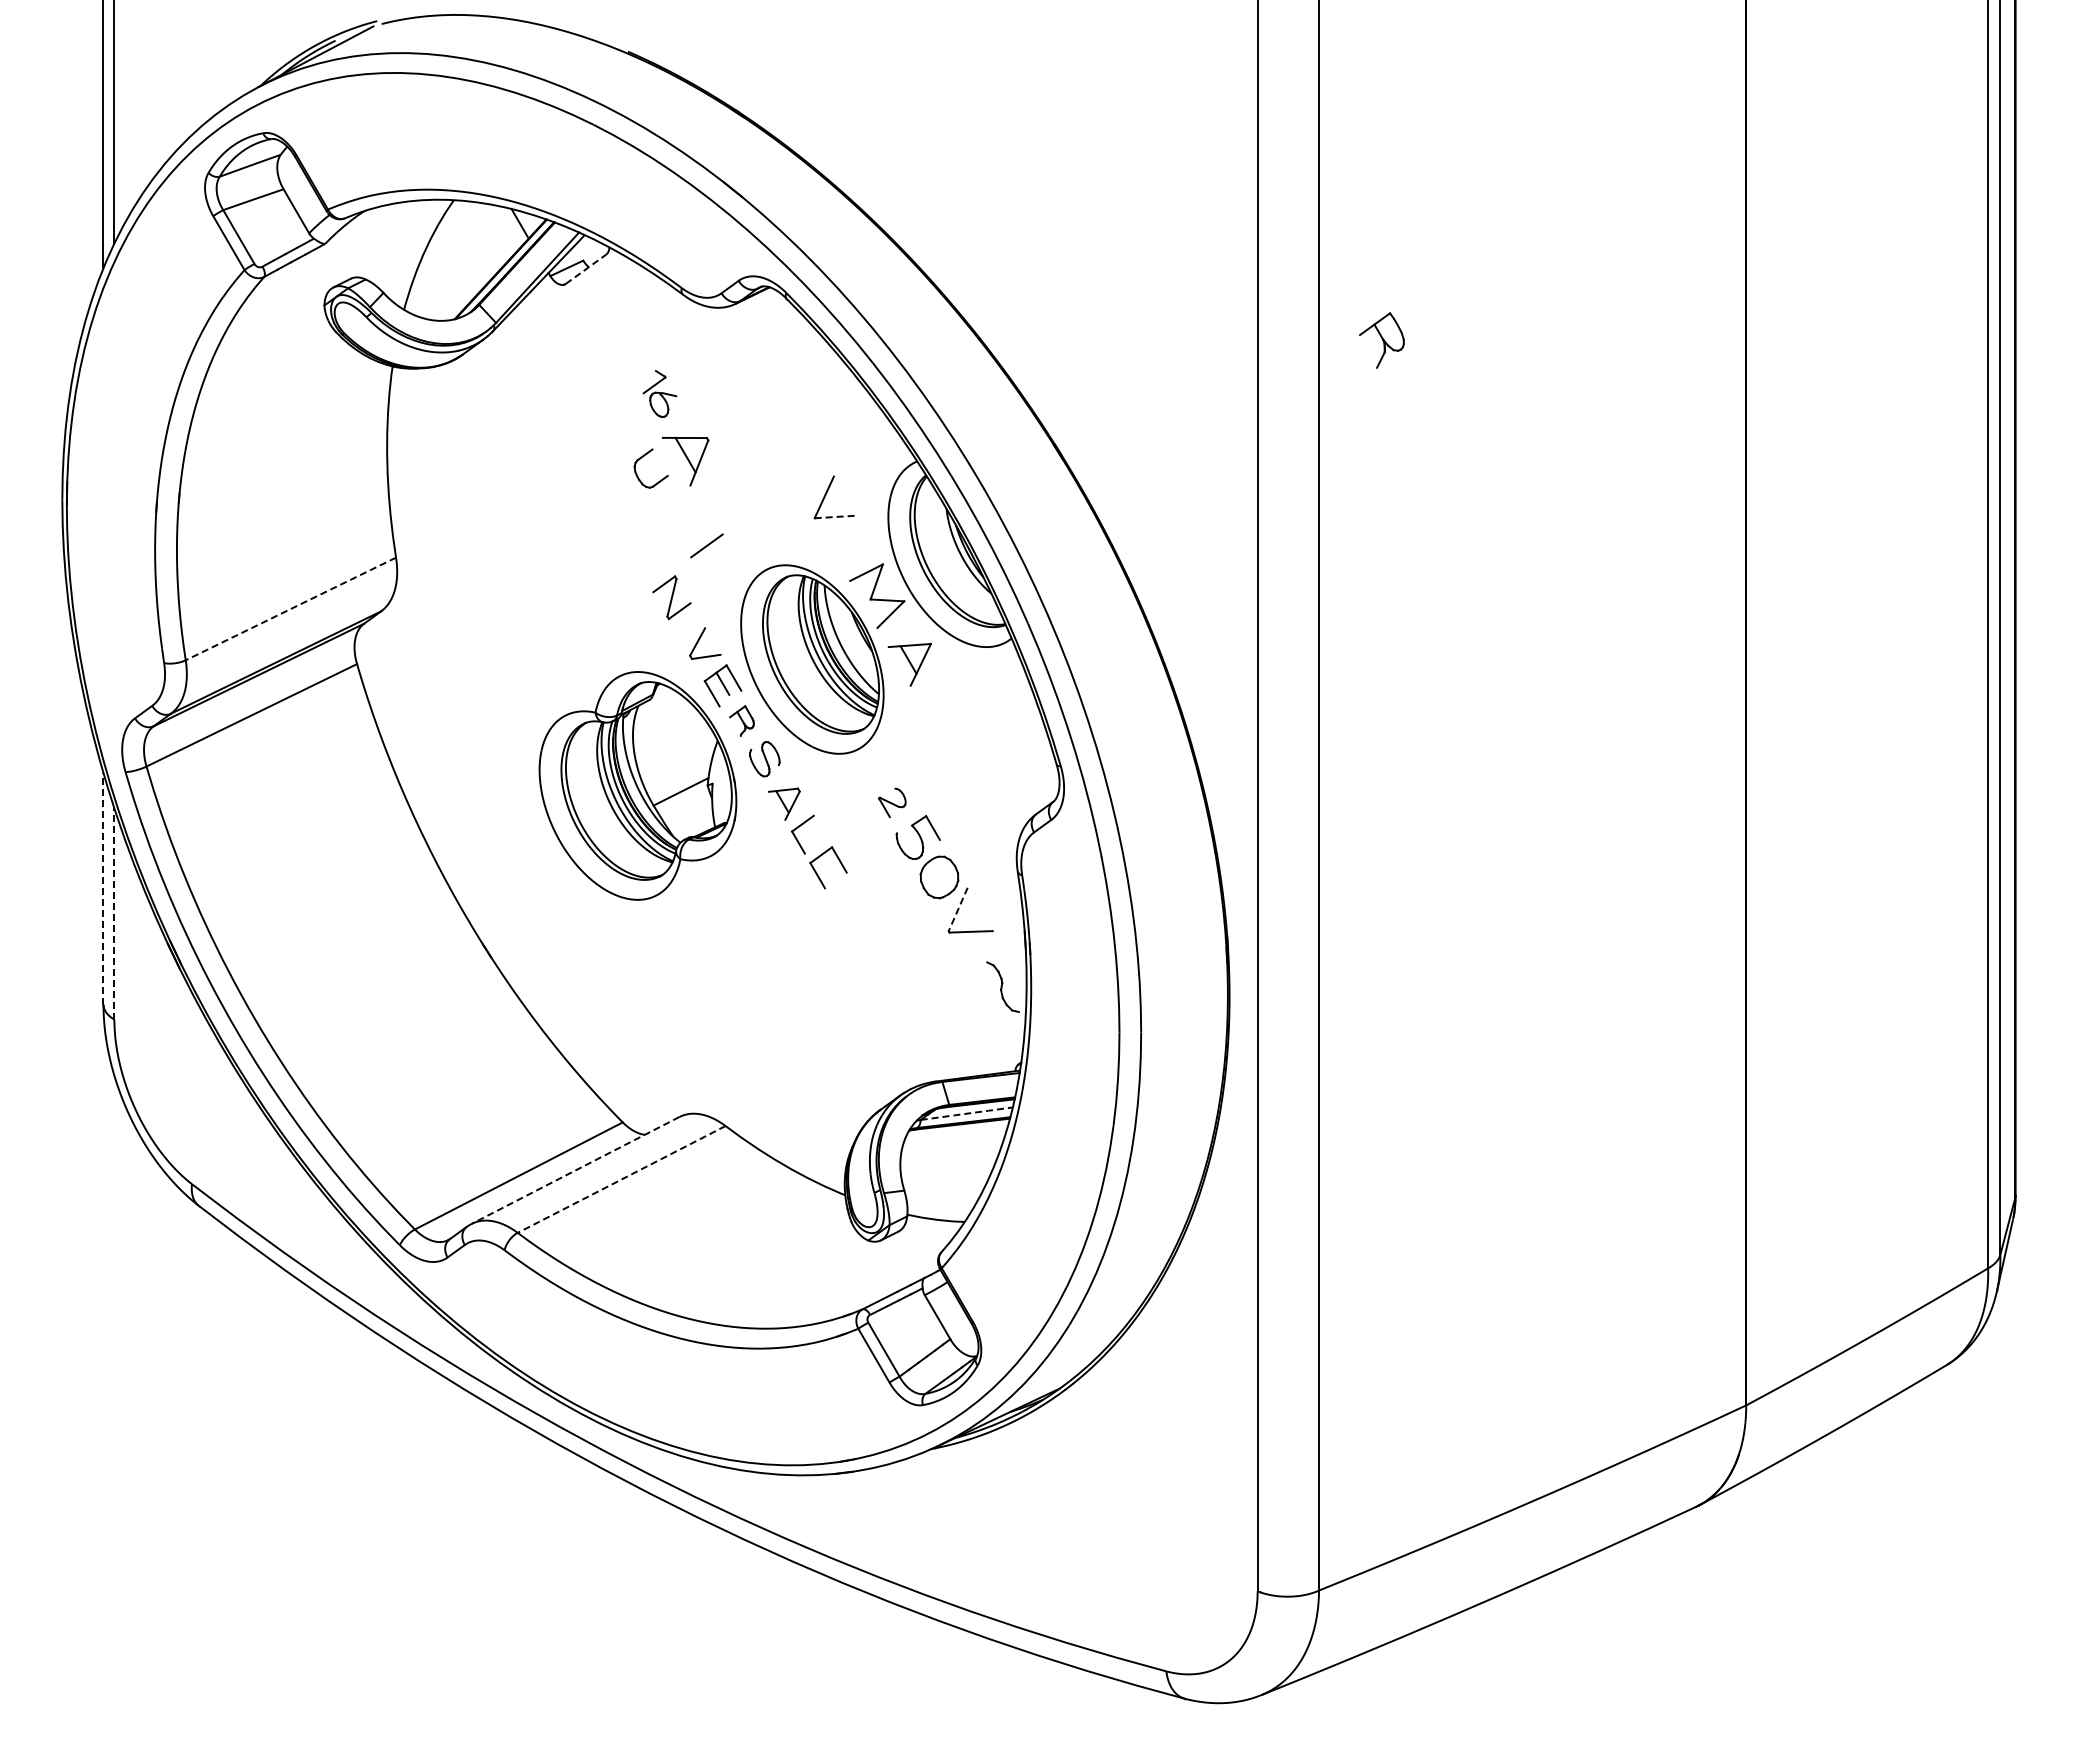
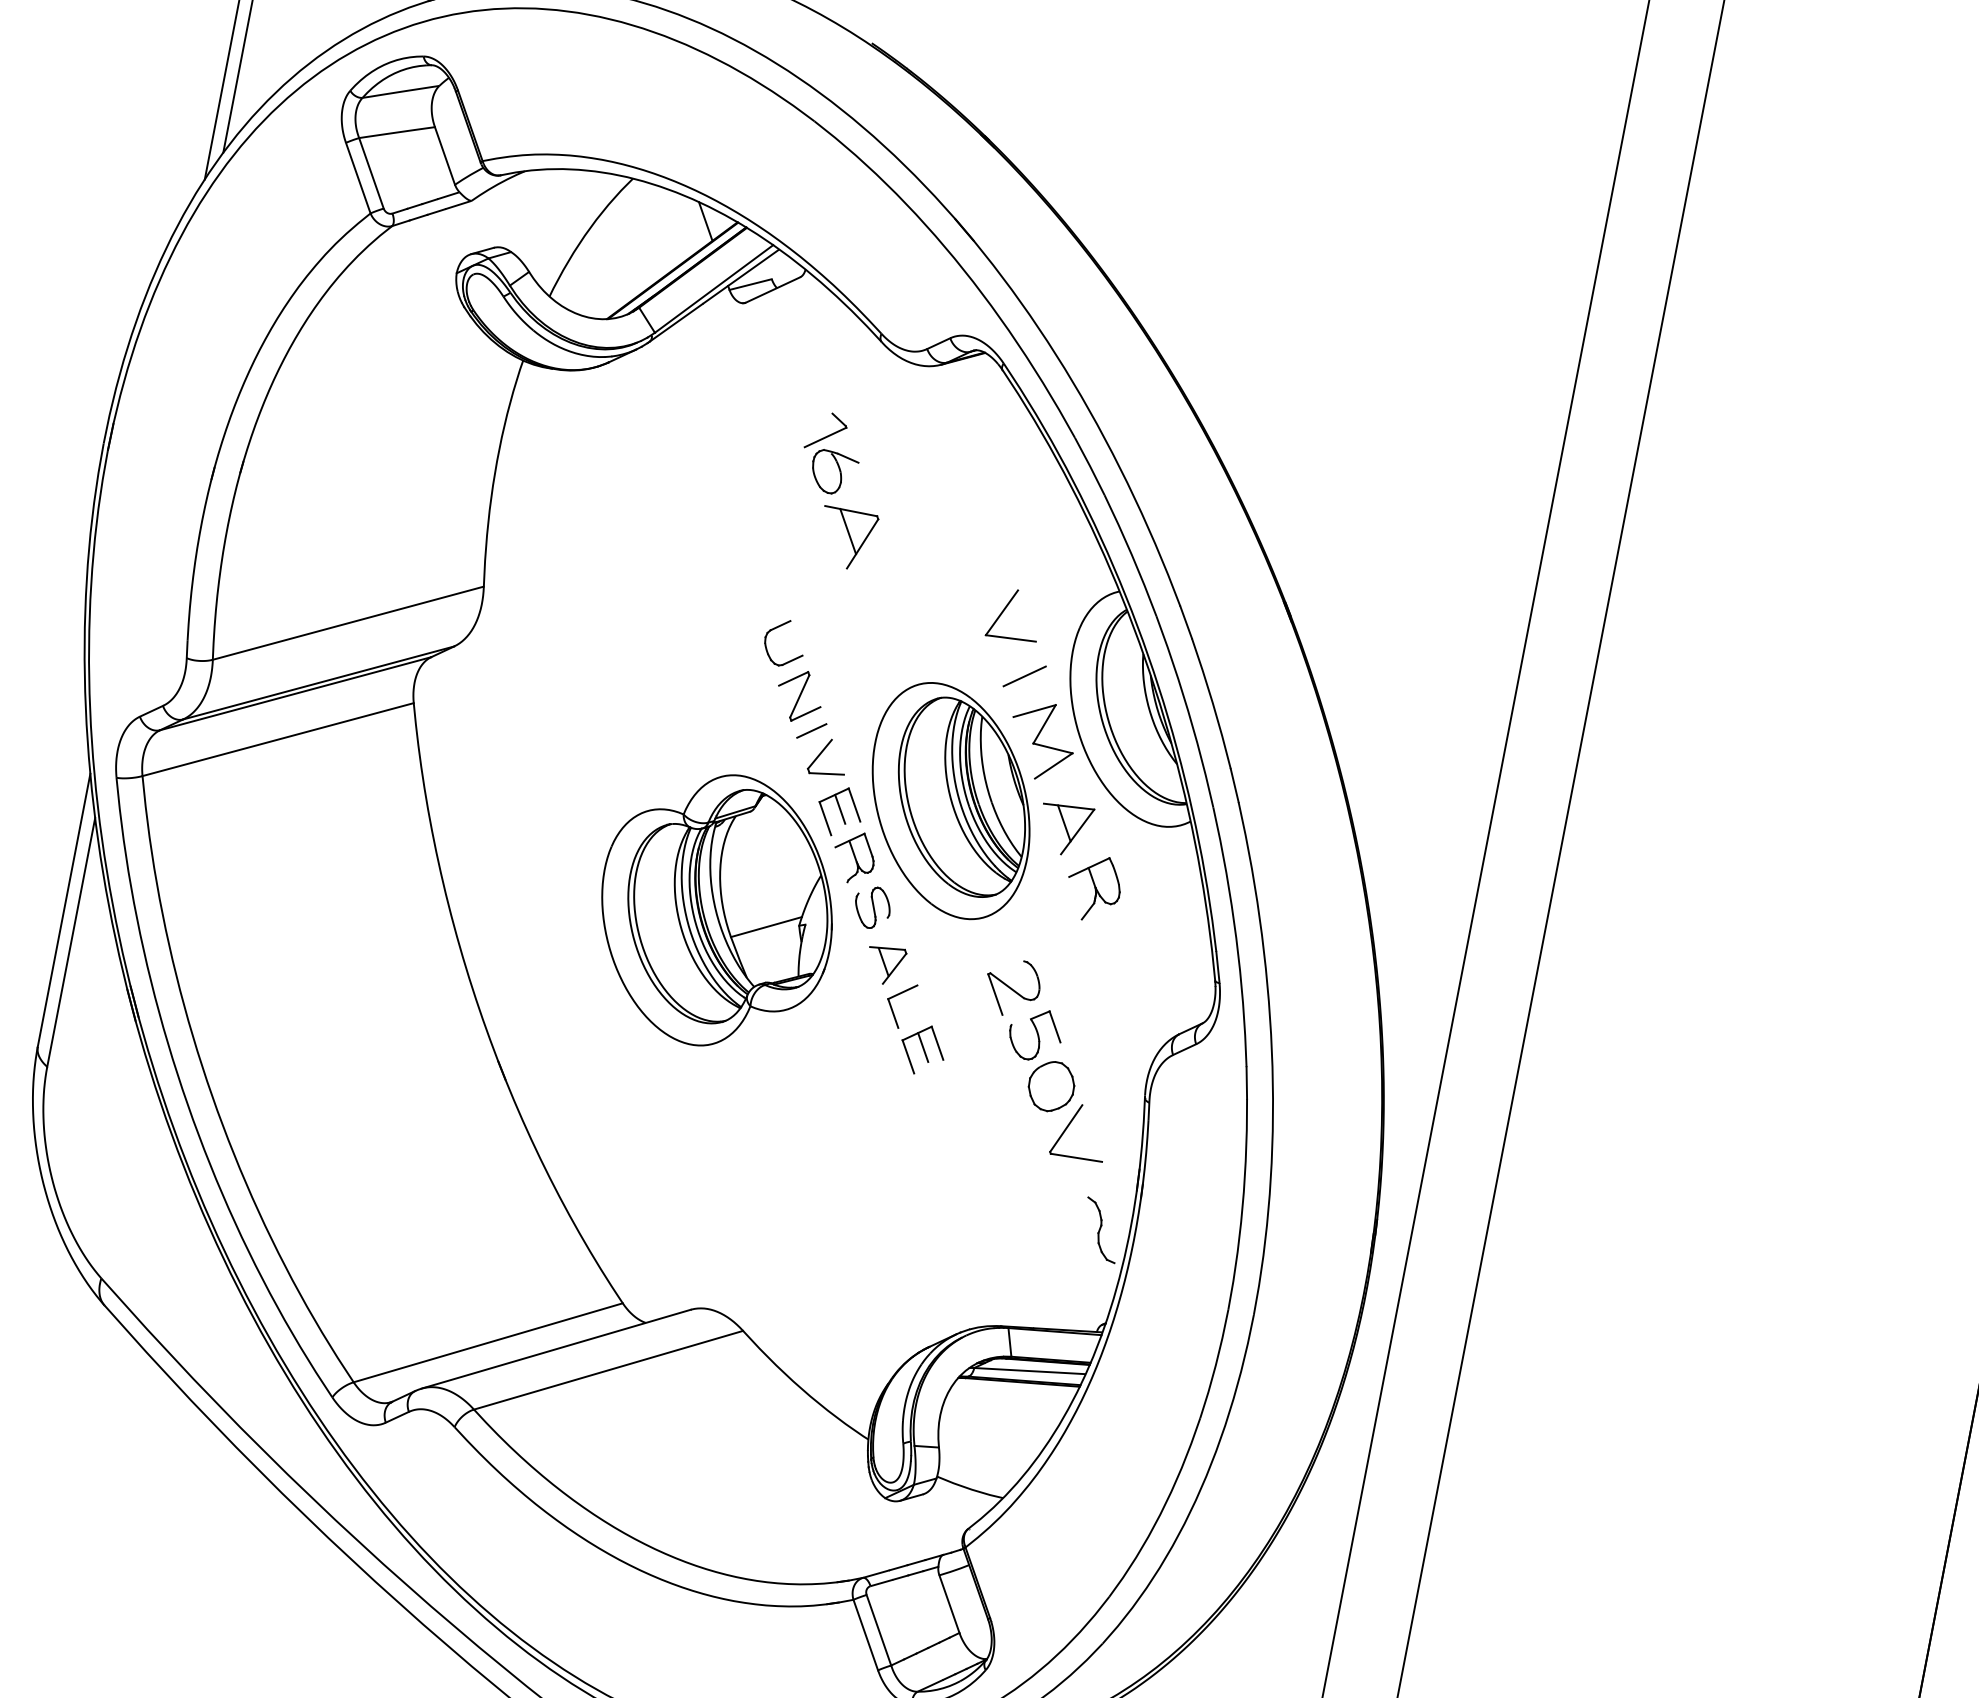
line: (586, 269) -> (773, 290), dashed -> solid
part: (1381, 340) -> (1093, 888), moved
part: (659, 393) -> (831, 452), size x1.43
part: (643, 457) -> (778, 628), moved
line: (836, 516) -> (1012, 638), dashed -> solid
line: (706, 545) -> (1024, 675), moved
line: (290, 609) -> (347, 623), dashed -> solid
line: (687, 623) -> (812, 730), added
part: (741, 720) -> (853, 856), size x1.43
part: (892, 802) -> (1013, 987), size x1.67
line: (827, 865) -> (922, 1047), added
line: (103, 888) -> (64, 909), dashed -> solid
line: (958, 909) -> (1066, 1128), dashed -> solid
line: (114, 914) -> (71, 943), dashed -> solid
line: (967, 1113) -> (1030, 1370), dashed -> solid
line: (575, 1170) -> (556, 1349), dashed -> solid
line: (621, 1179) -> (608, 1370), dashed -> solid

